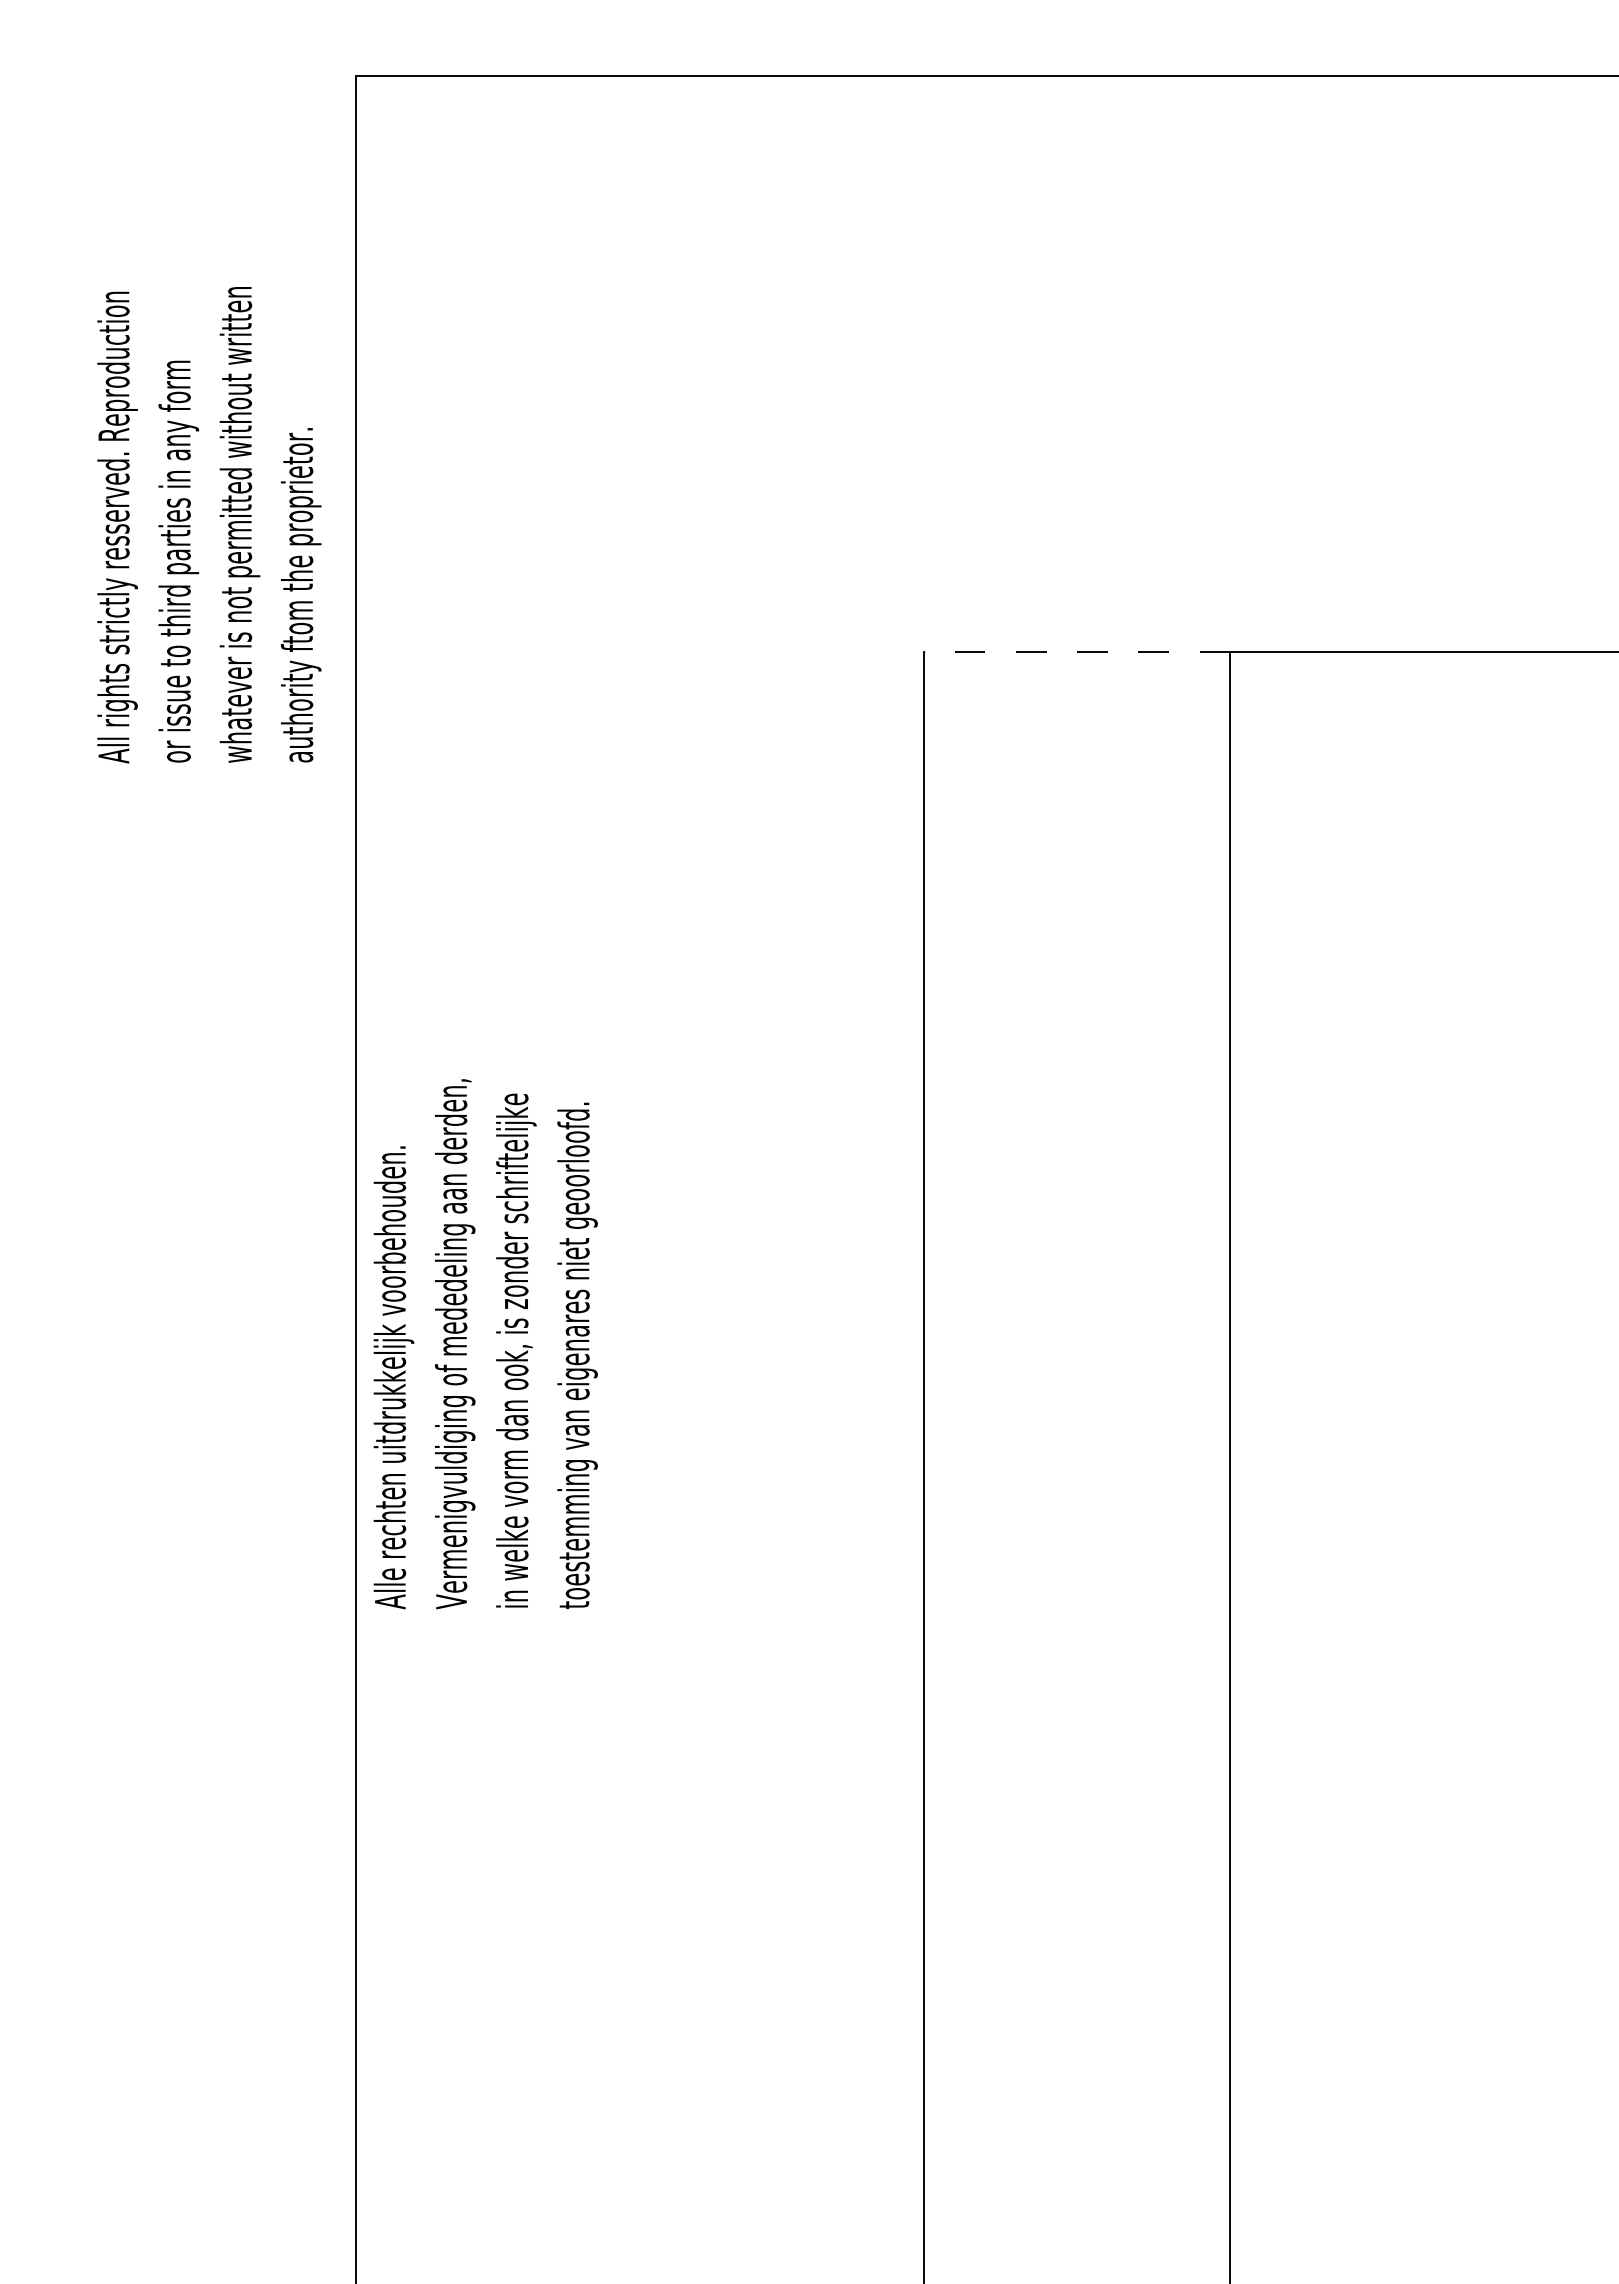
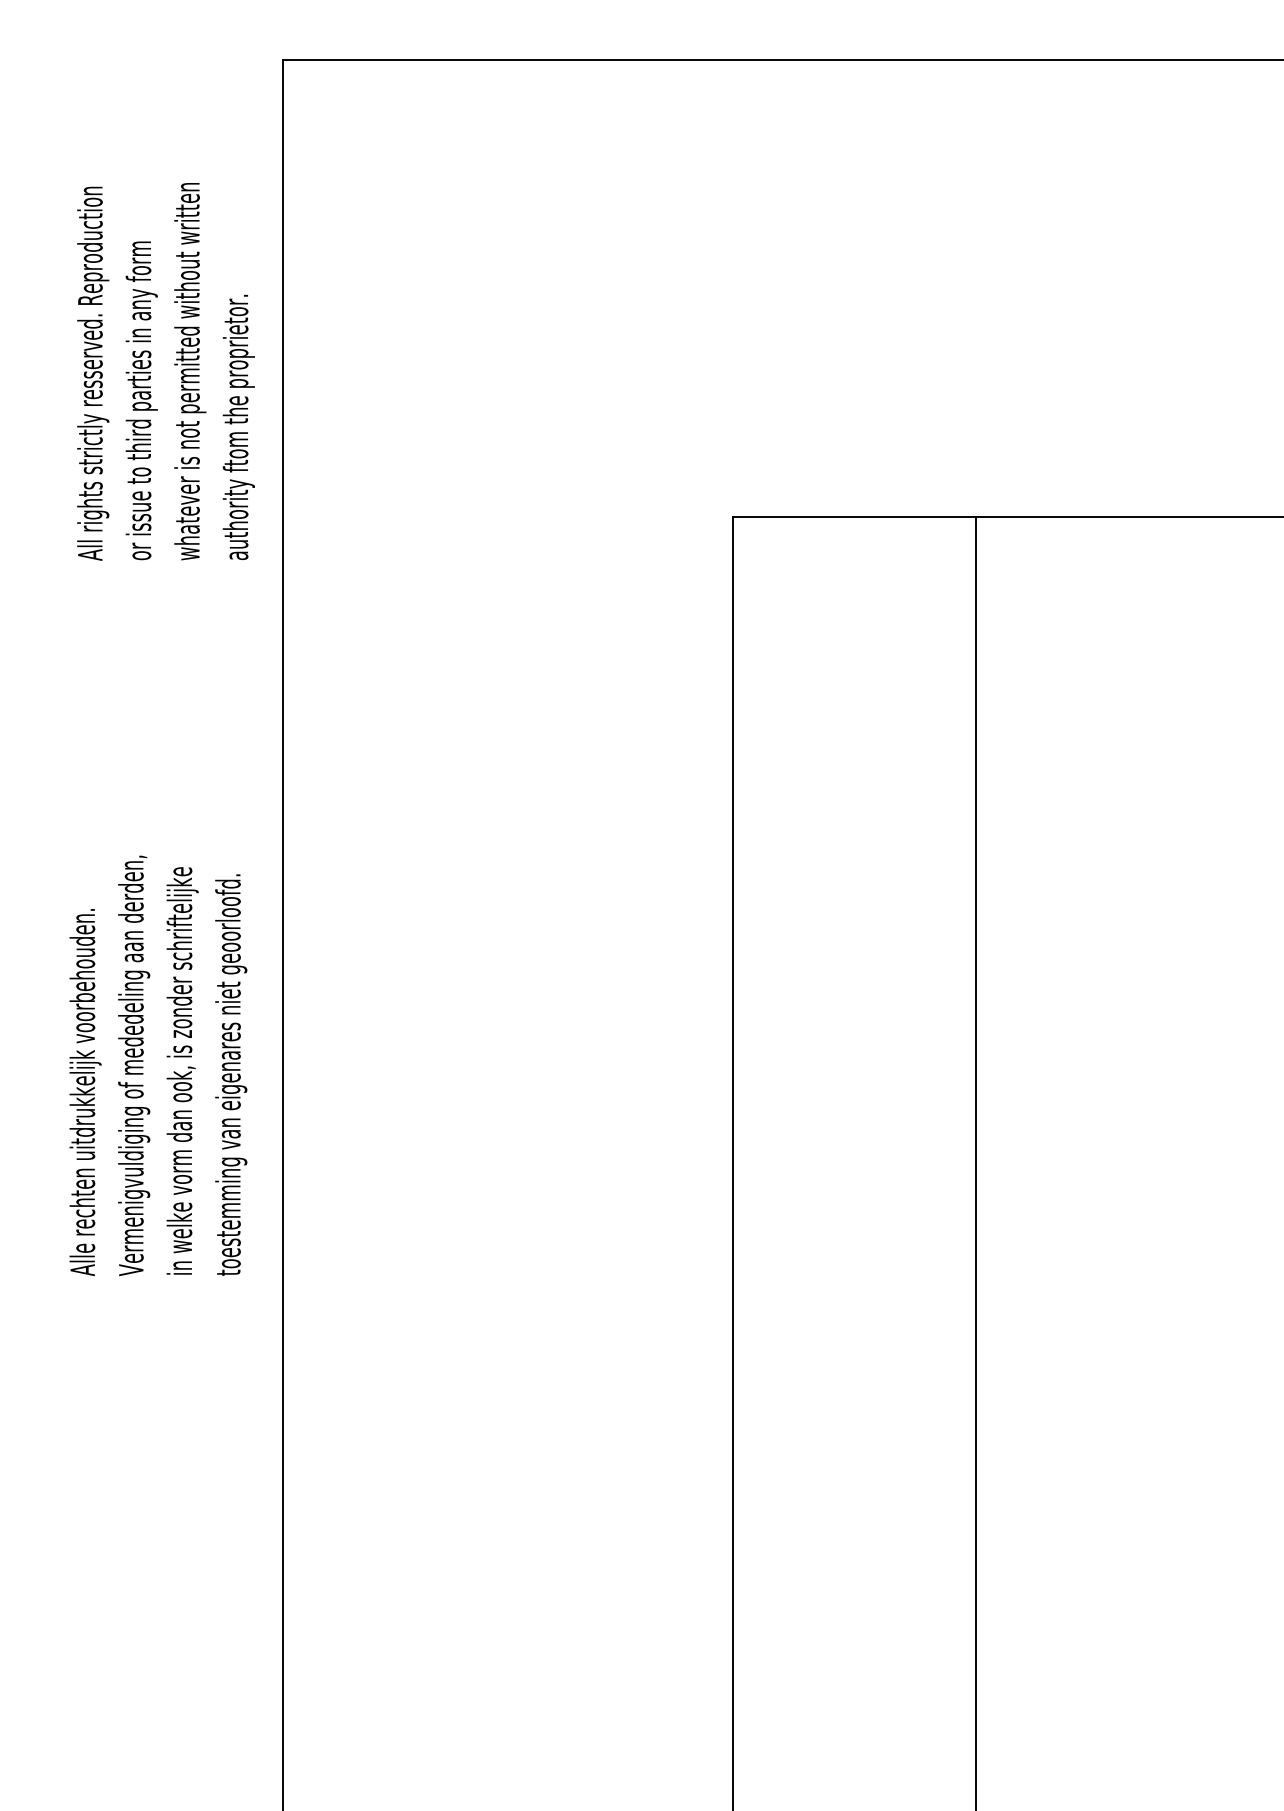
text: (209, 525) -> (166, 372), moved
line: (1077, 651) -> (854, 516), dashed -> solid
text: (485, 1344) -> (158, 1066), moved

